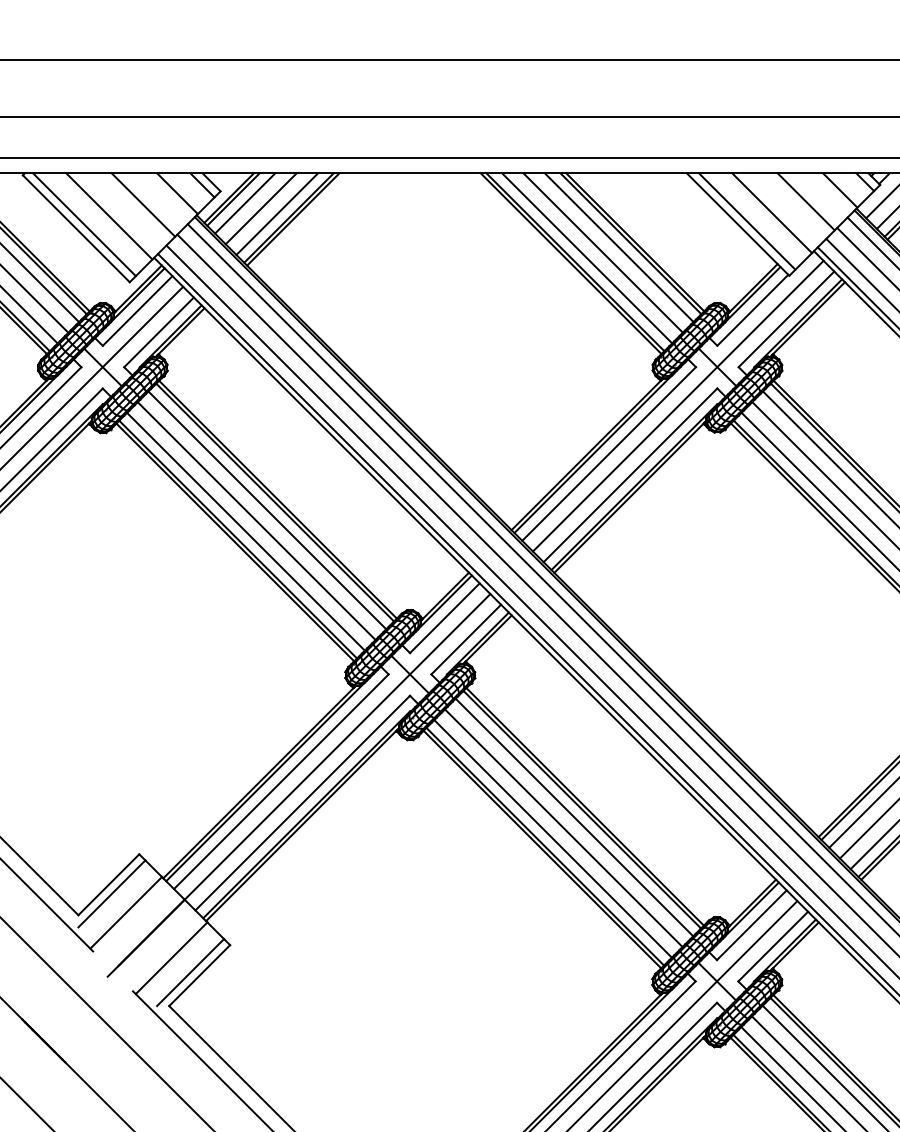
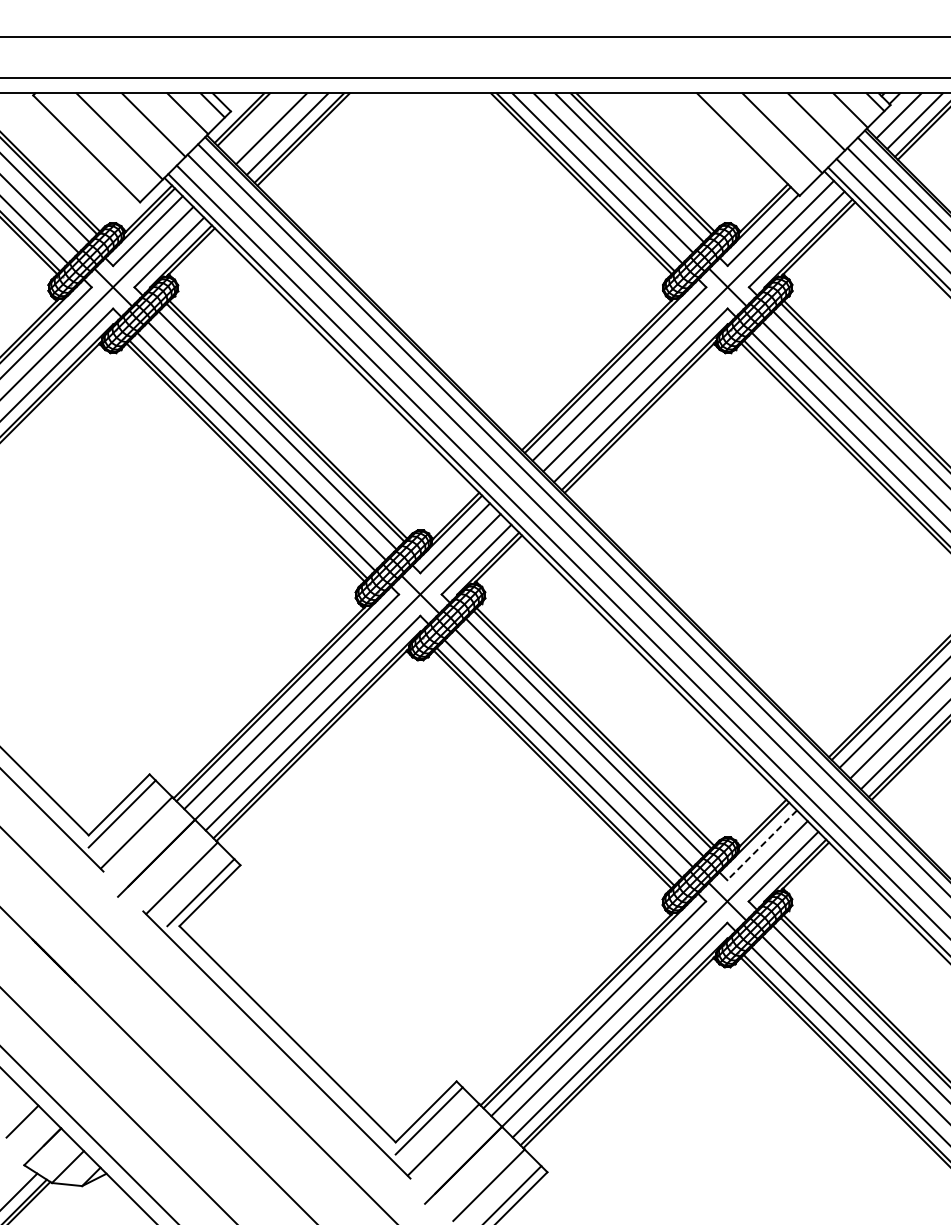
line: (245, 203) -> (255, 123), removed
line: (747, 221) -> (757, 141), removed
line: (84, 224) -> (94, 144), removed
line: (751, 925) -> (761, 845), solid -> dashed

